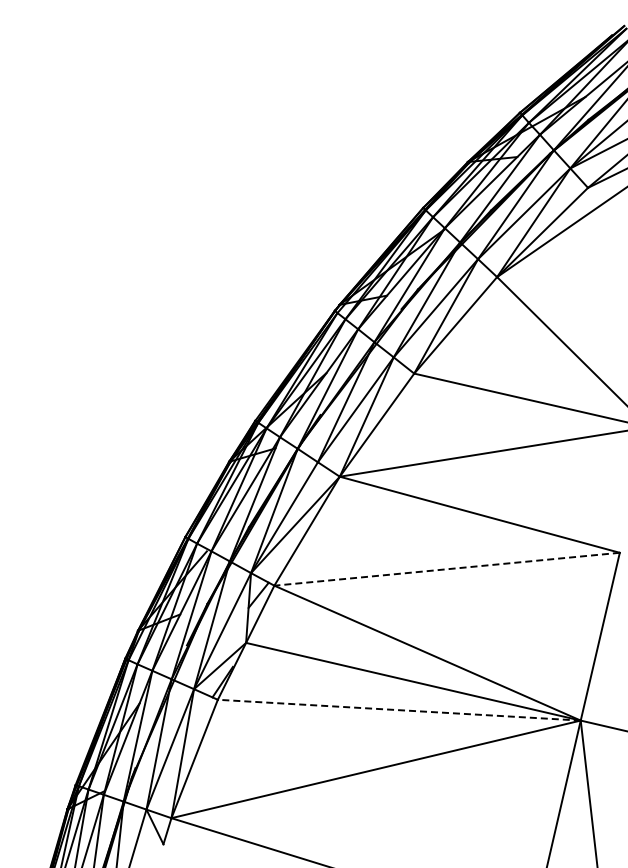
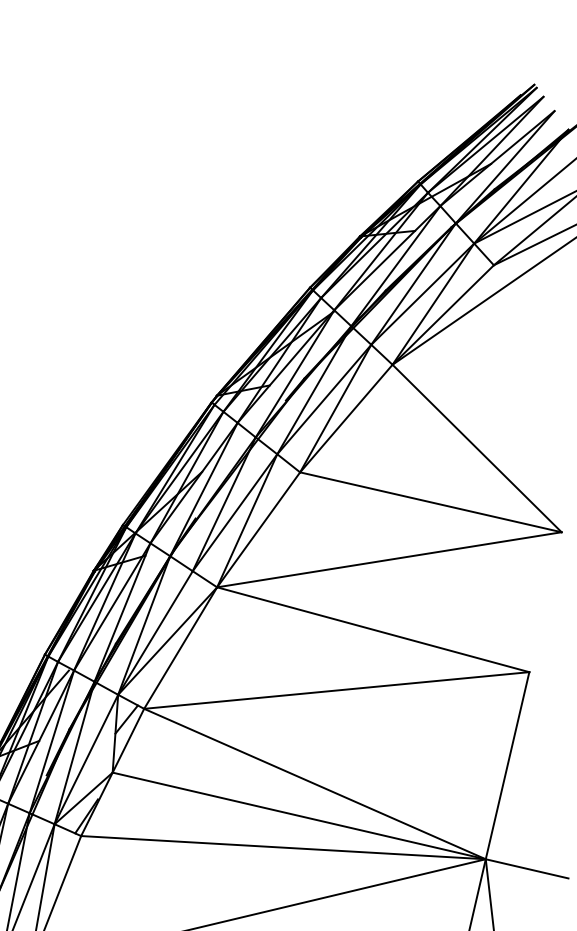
line: (447, 569) -> (337, 690), dashed -> solid
line: (399, 710) -> (283, 848), dashed -> solid

